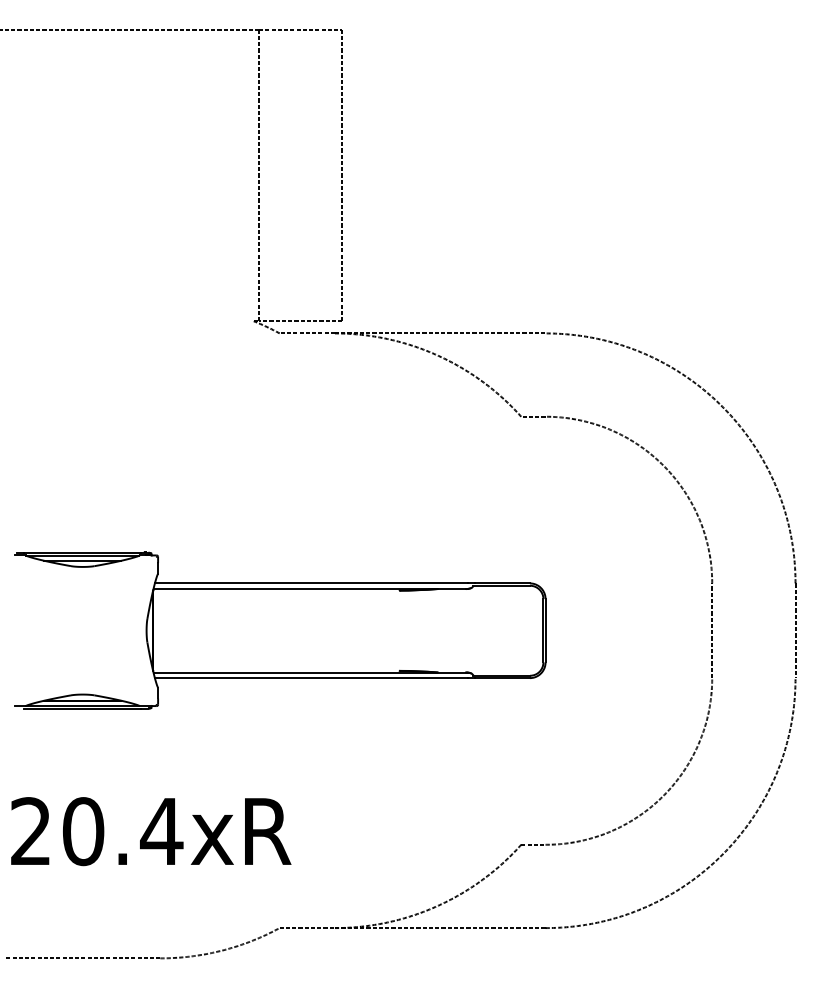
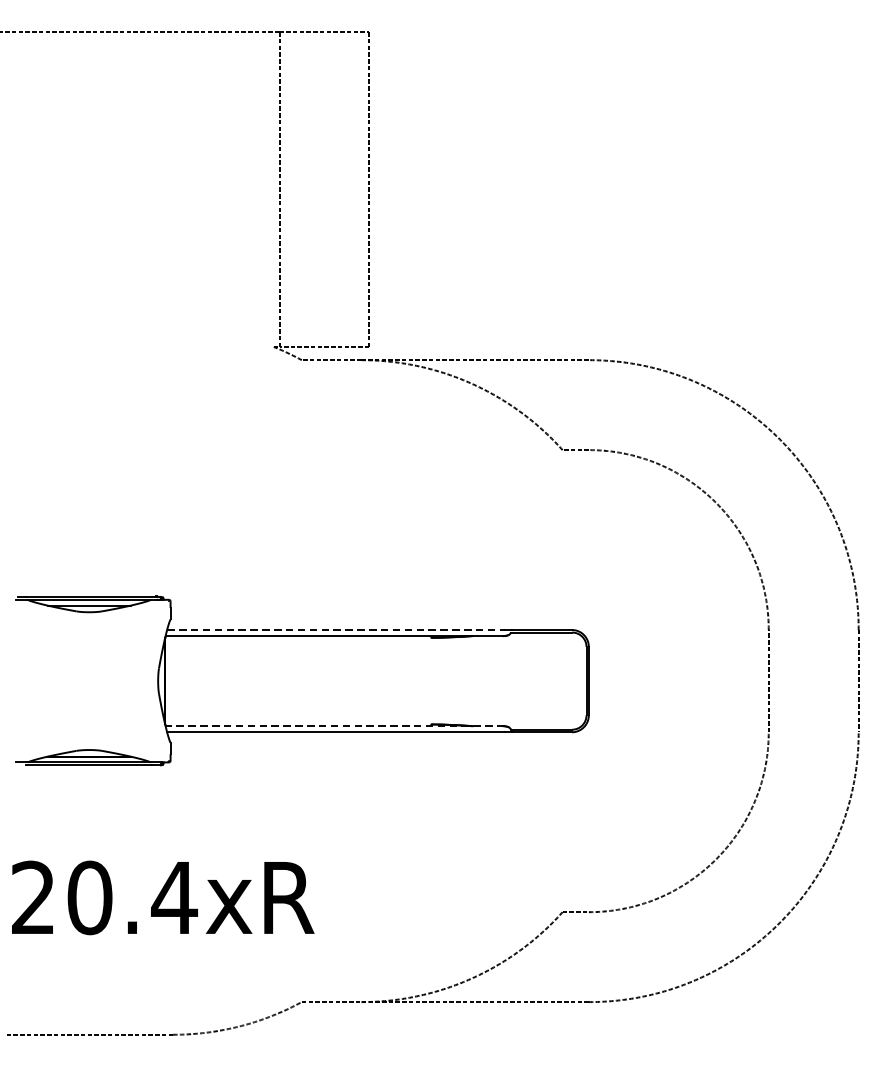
line: (311, 583) -> (336, 630), solid -> dashed
line: (310, 672) -> (335, 726), solid -> dashed

